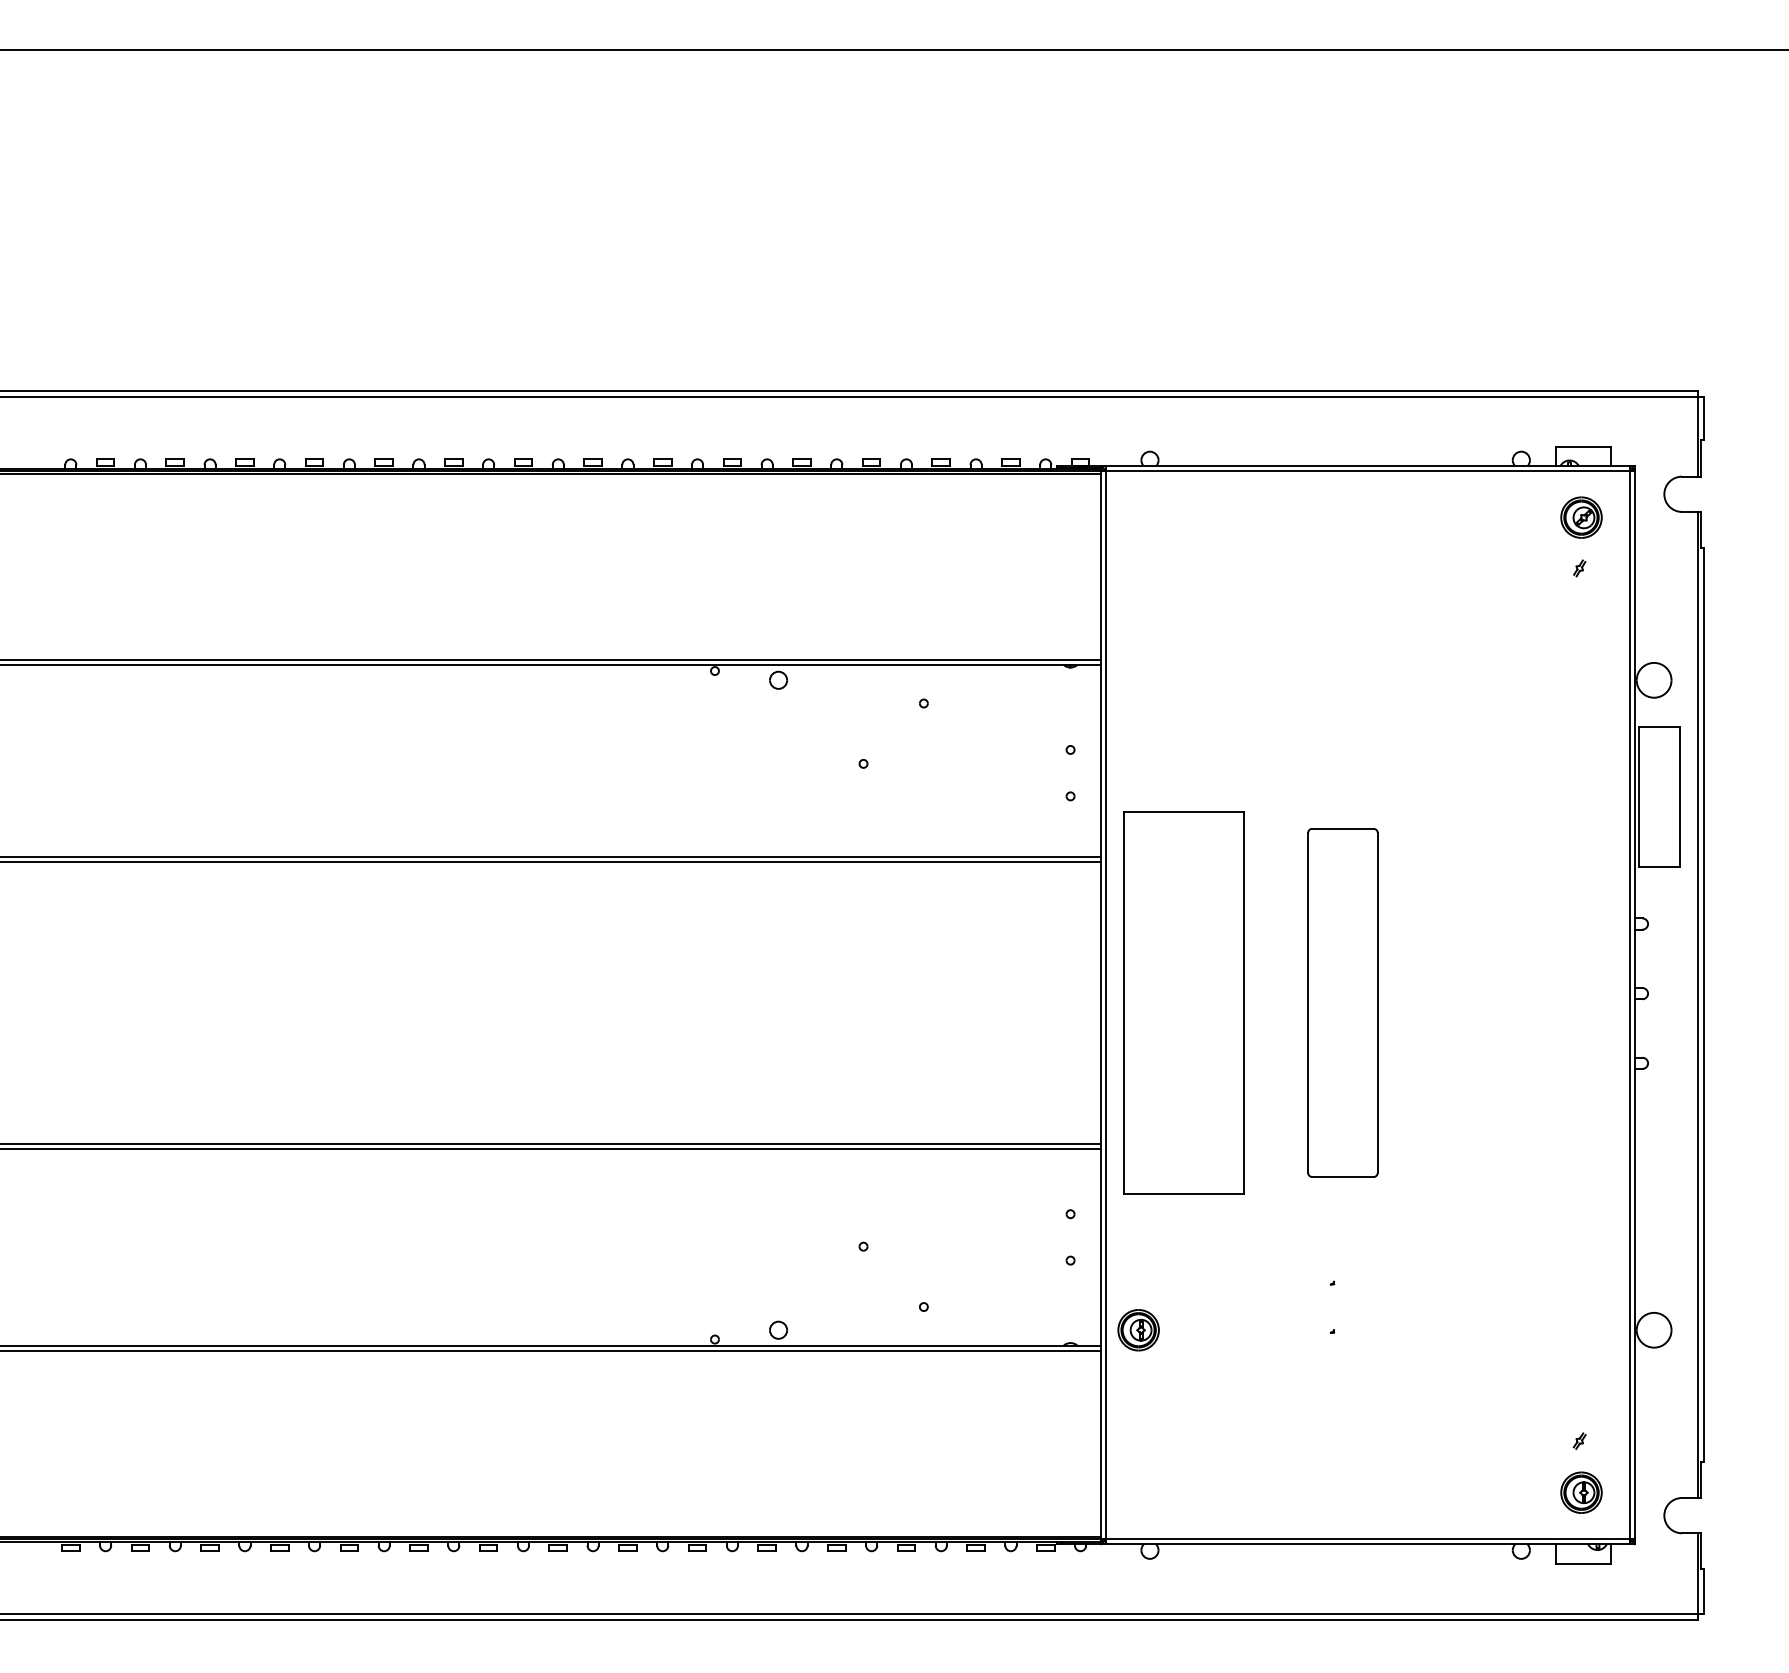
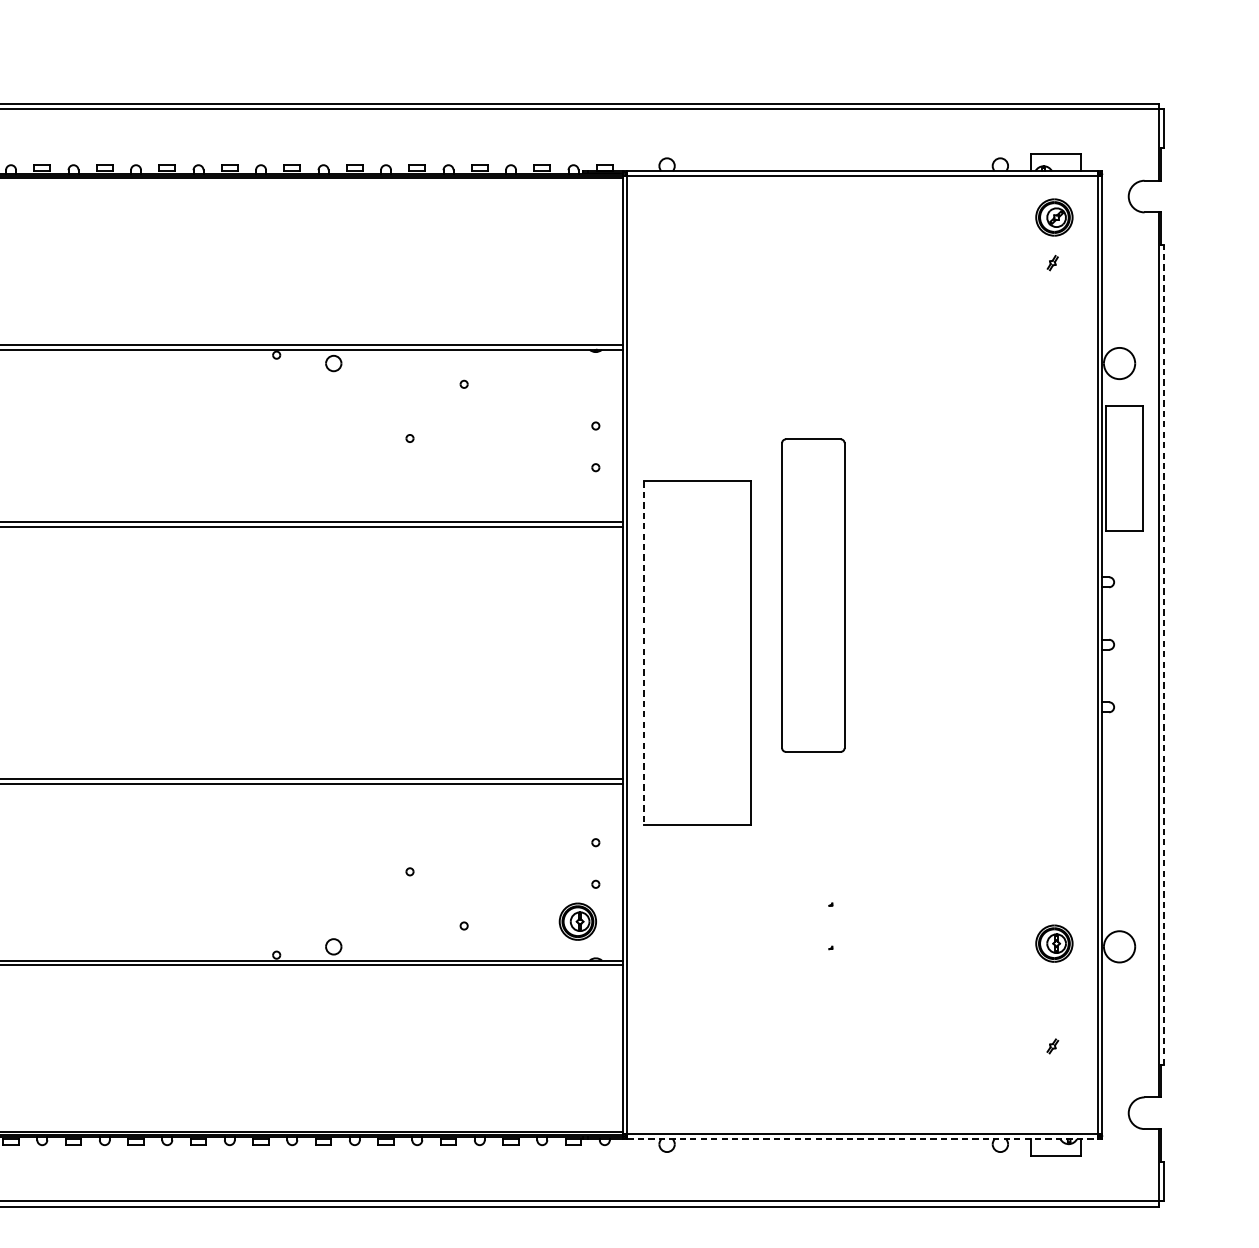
part: (1342, 1002) -> (812, 595), moved
line: (1123, 1003) -> (643, 653), solid -> dashed
line: (1703, 1004) -> (1163, 654), solid -> dashed
part: (1138, 1330) -> (577, 921), moved
part: (1581, 1492) -> (1054, 943), moved
line: (1367, 1544) -> (862, 1139), solid -> dashed

